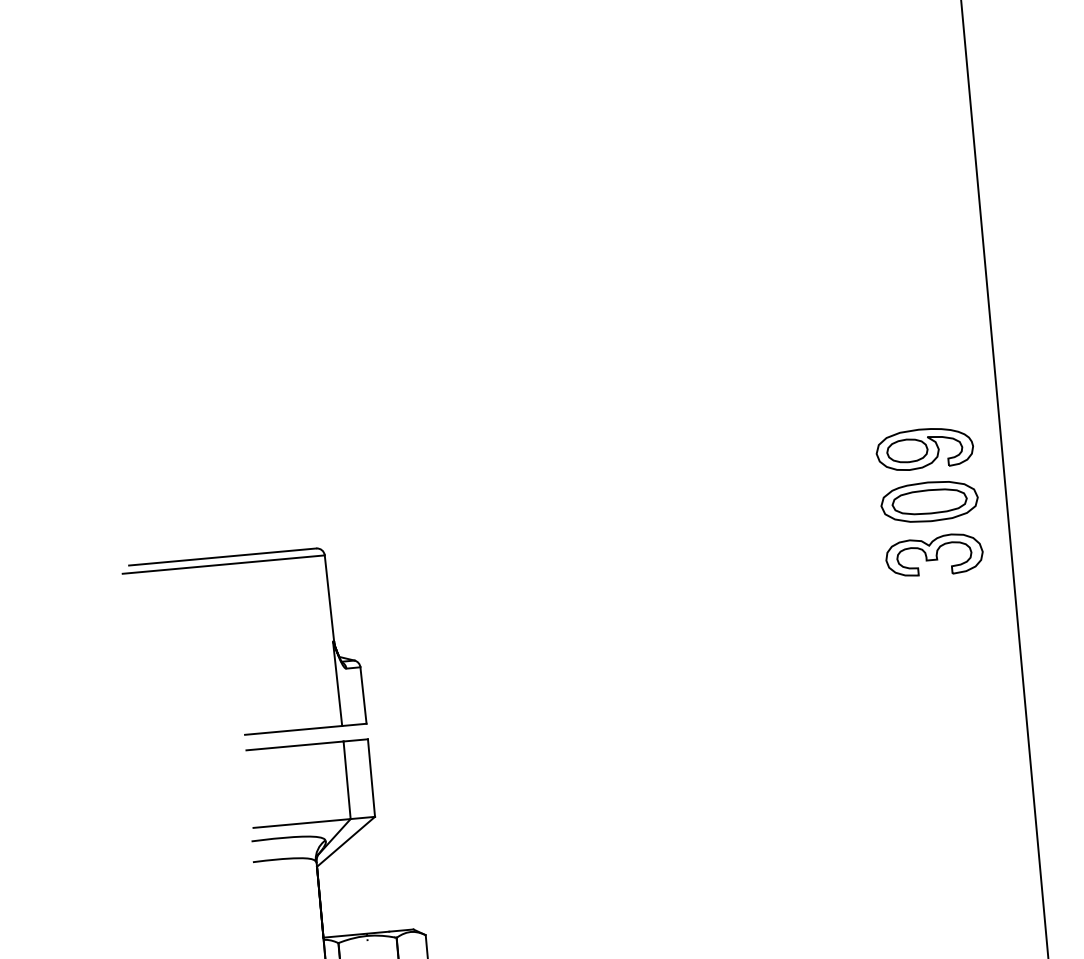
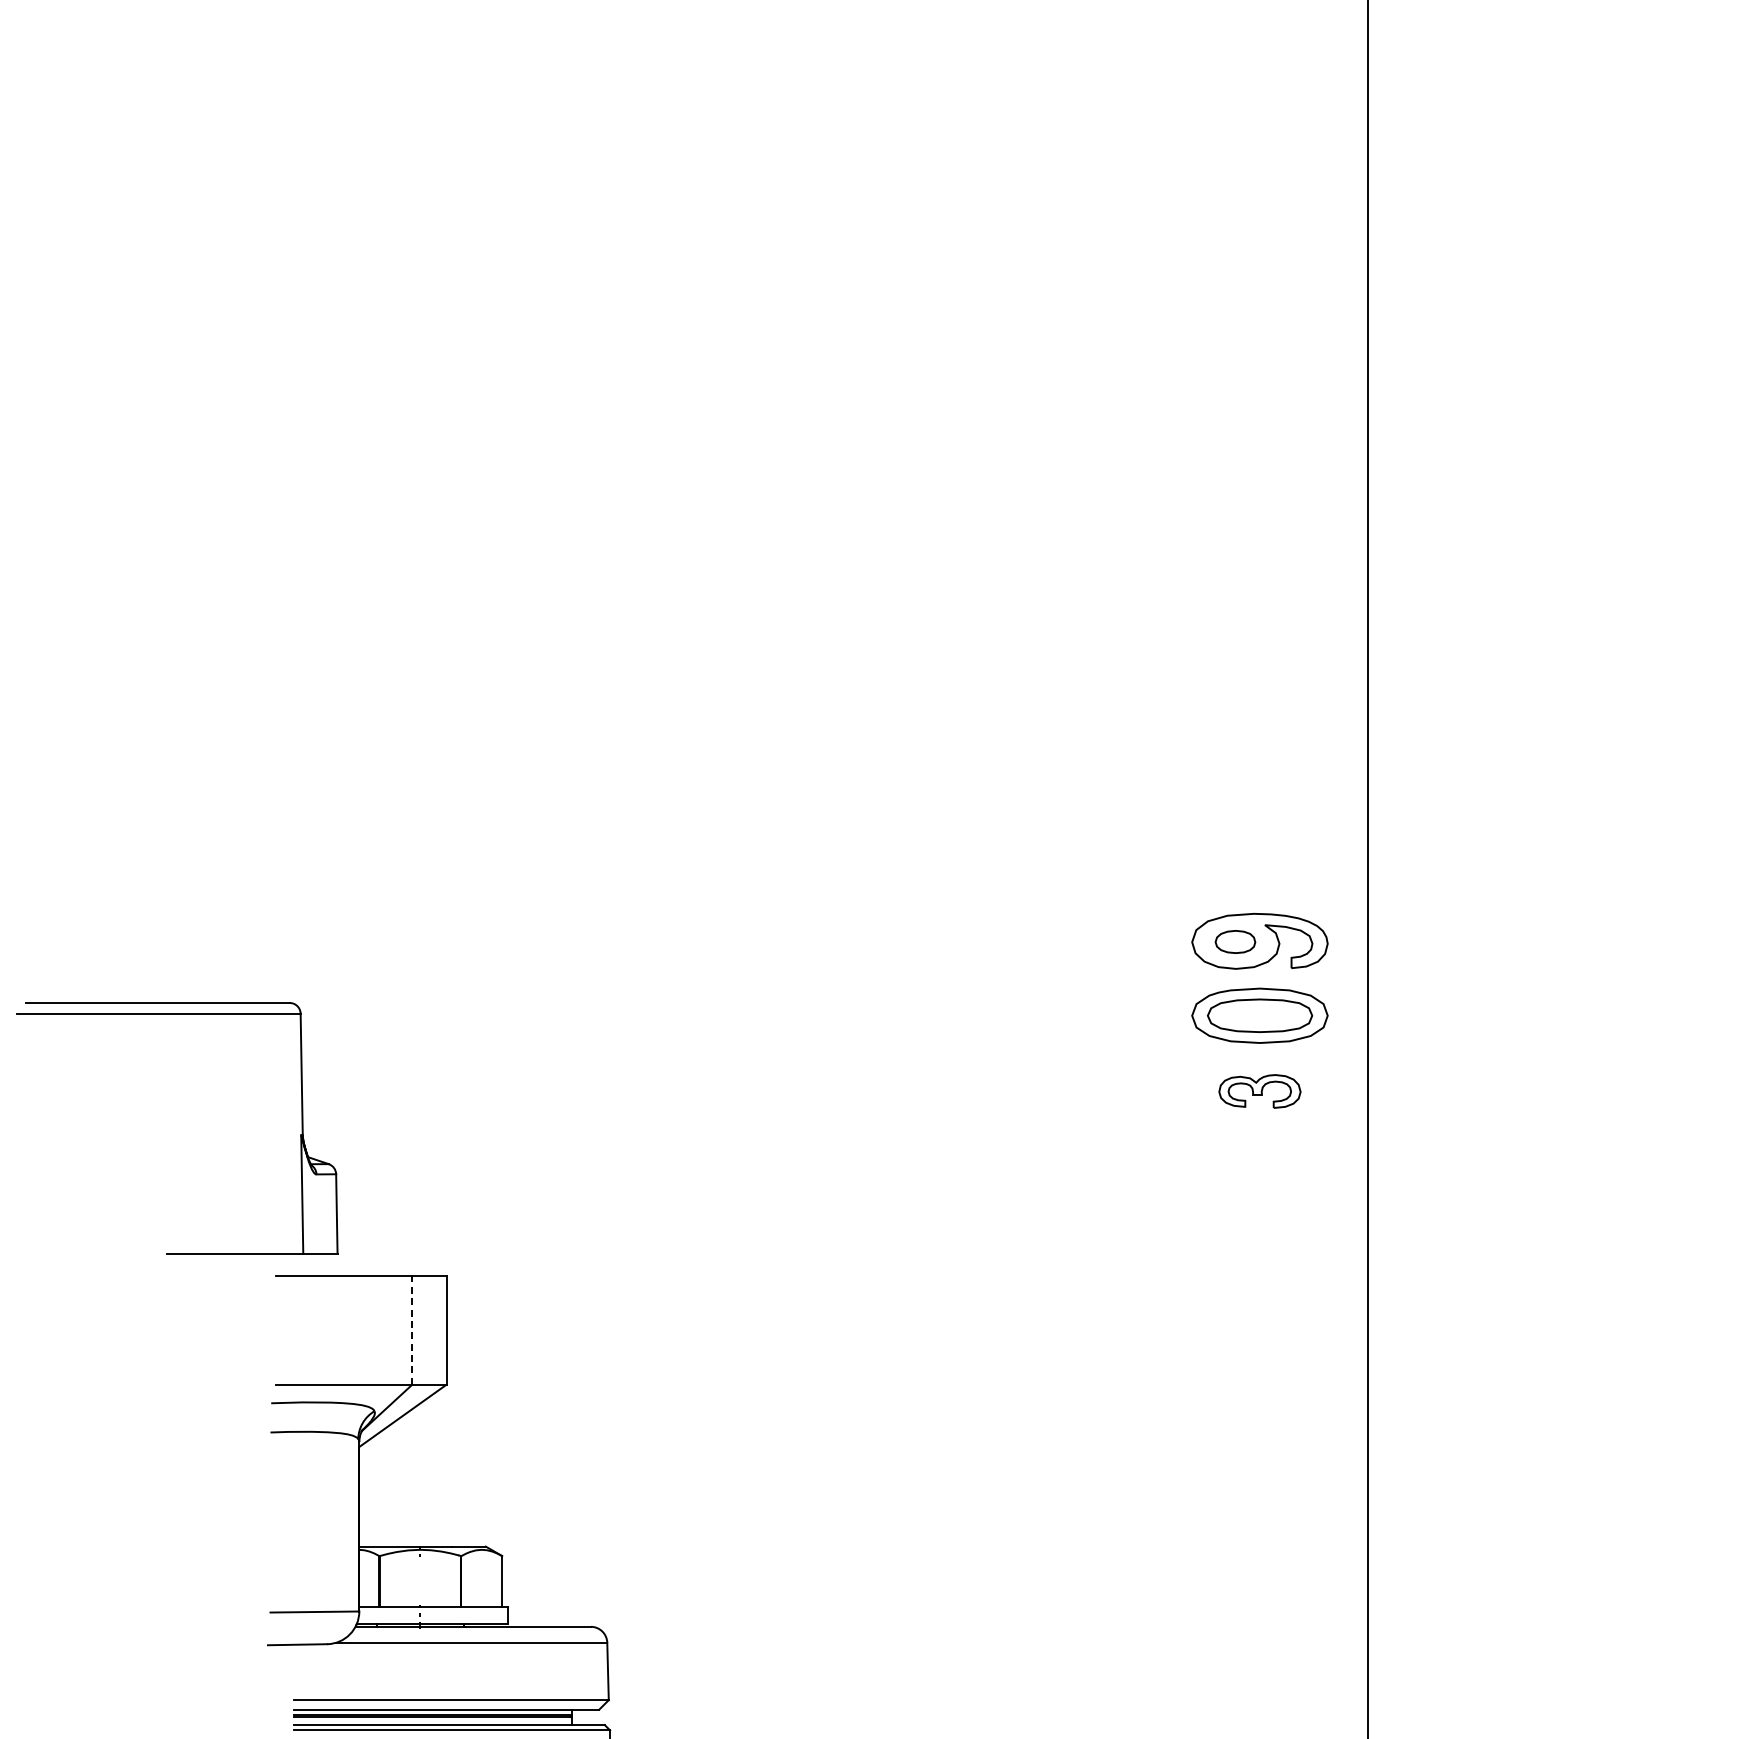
part: (907, 450) -> (1235, 941), size x0.7
part: (934, 555) -> (1259, 1091), size x0.6
part: (237, 563) -> (177, 1014), moved
line: (347, 780) -> (412, 1330), solid -> dashed

